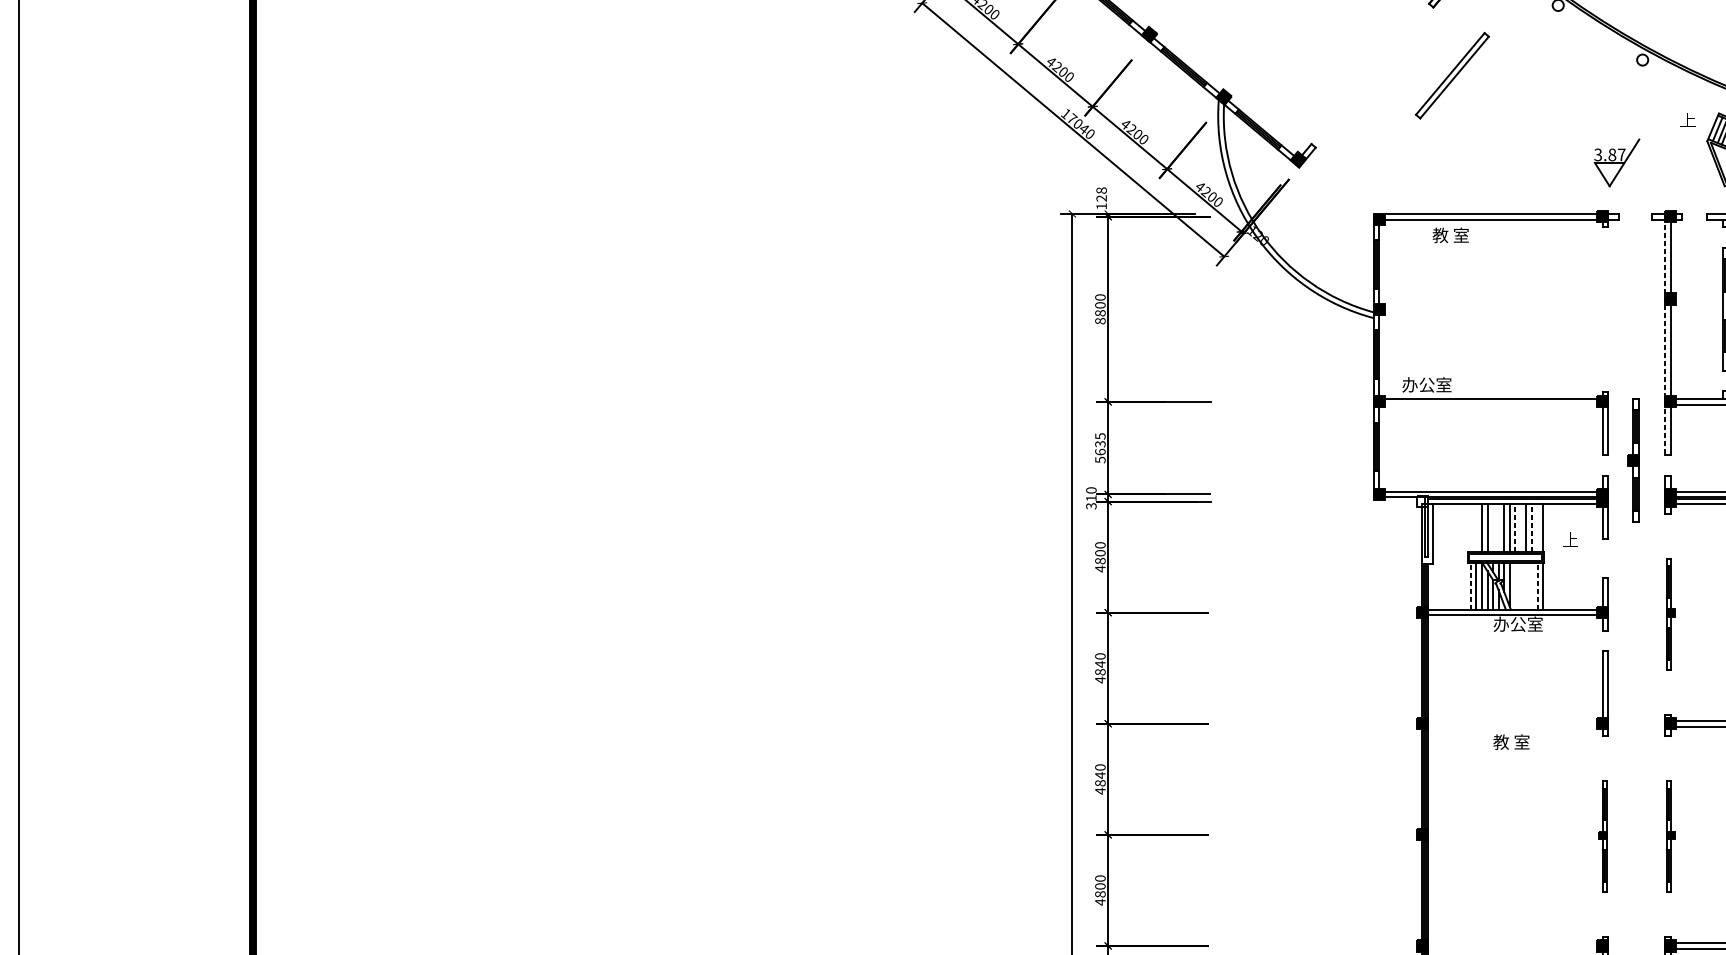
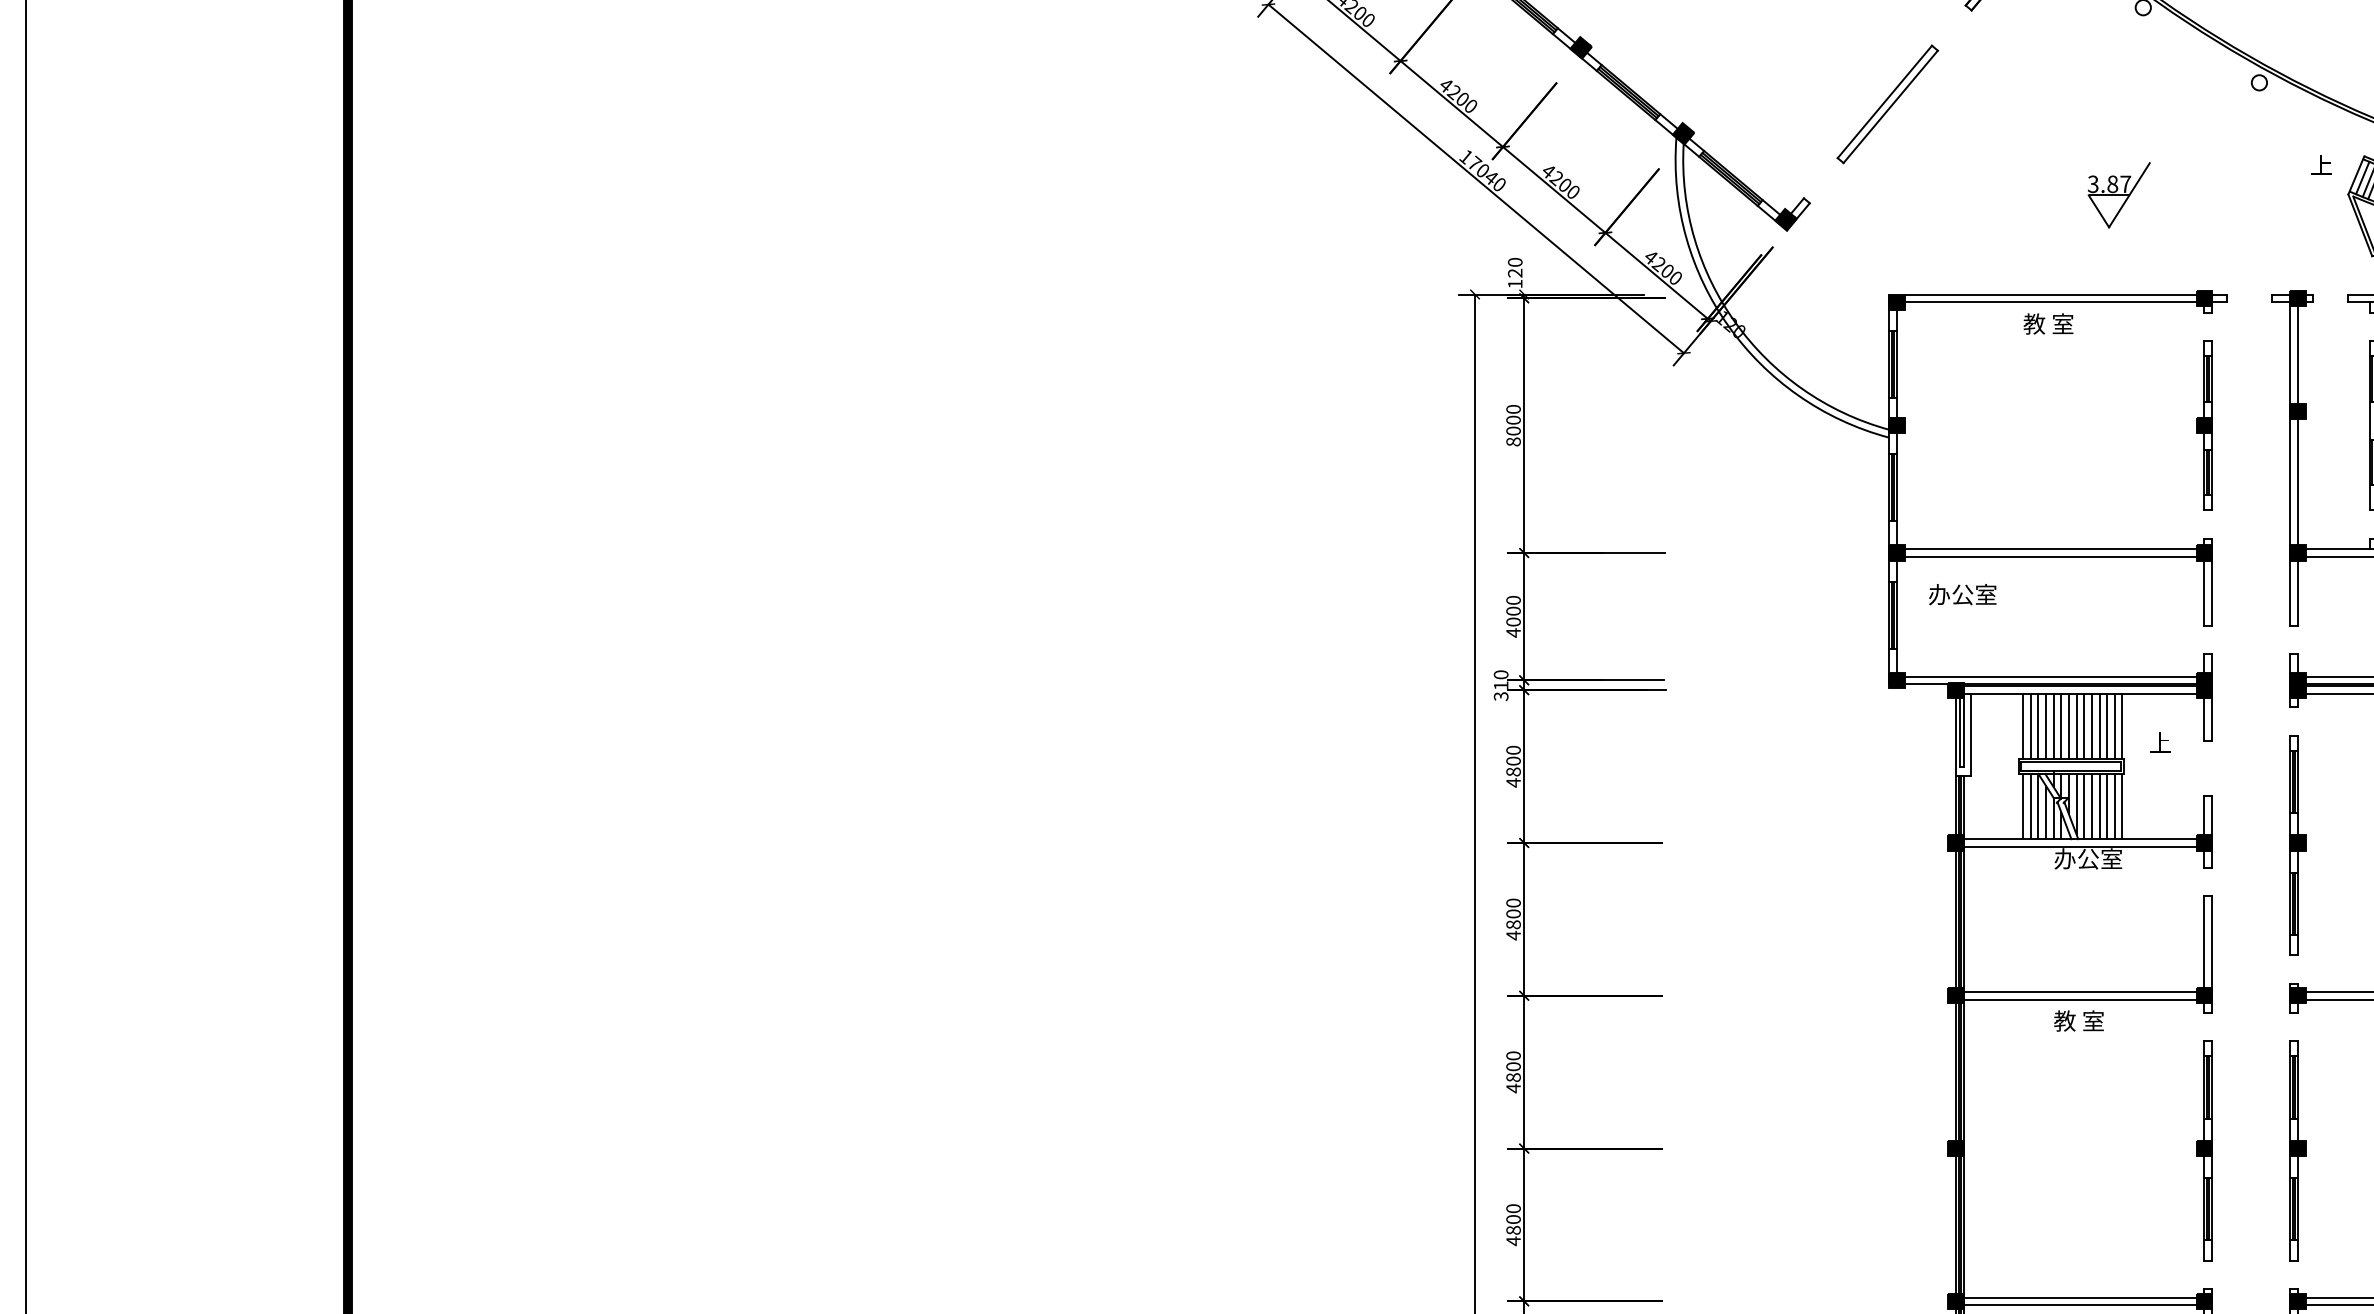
part: (1452, 75) -> (1887, 104), moved
part: (1616, 163) -> (2118, 195), moved
text: (1101, 189) -> (1515, 261), 128 -> 120
text: (1450, 235) -> (2048, 323), moved
text: (1100, 312) -> (1513, 430), 8800 -> 8000
line: (1665, 336) -> (2290, 462), dashed -> solid
text: (1426, 384) -> (1962, 594), moved
line: (1496, 404) -> (2058, 556), added
text: (1100, 448) -> (1513, 616), 5635 -> 4000
part: (1633, 460) -> (2204, 425), moved
fill: (1421, 501) -> (1955, 689), added
line: (1471, 528) -> (2023, 726), added
line: (1476, 528) -> (2030, 726), added
line: (1492, 528) -> (2053, 726), added
line: (1498, 528) -> (2061, 726), added
line: (1515, 528) -> (2084, 726), dashed -> solid
line: (1520, 528) -> (2091, 726), added
line: (1532, 528) -> (2107, 726), dashed -> solid
line: (1537, 528) -> (2114, 726), added
line: (1471, 586) -> (2023, 806), dashed -> solid
line: (1515, 586) -> (2084, 806), added
line: (1520, 586) -> (2091, 806), added
line: (1526, 586) -> (2099, 806), added
line: (1532, 586) -> (2107, 806), added
line: (1537, 586) -> (2114, 806), dashed -> solid
part: (1670, 614) -> (2297, 845), size x1.43
text: (1100, 663) -> (1513, 913), 4840 -> 4800
line: (1517, 720) -> (2087, 991), added
line: (1515, 726) -> (2084, 999), added
text: (1100, 775) -> (1513, 1066), 4840 -> 4800
part: (1602, 836) -> (2204, 1150), size x1.43
part: (1670, 836) -> (2297, 1150), size x1.43
line: (1517, 943) -> (2087, 1297), added
line: (1515, 948) -> (2084, 1305), added

